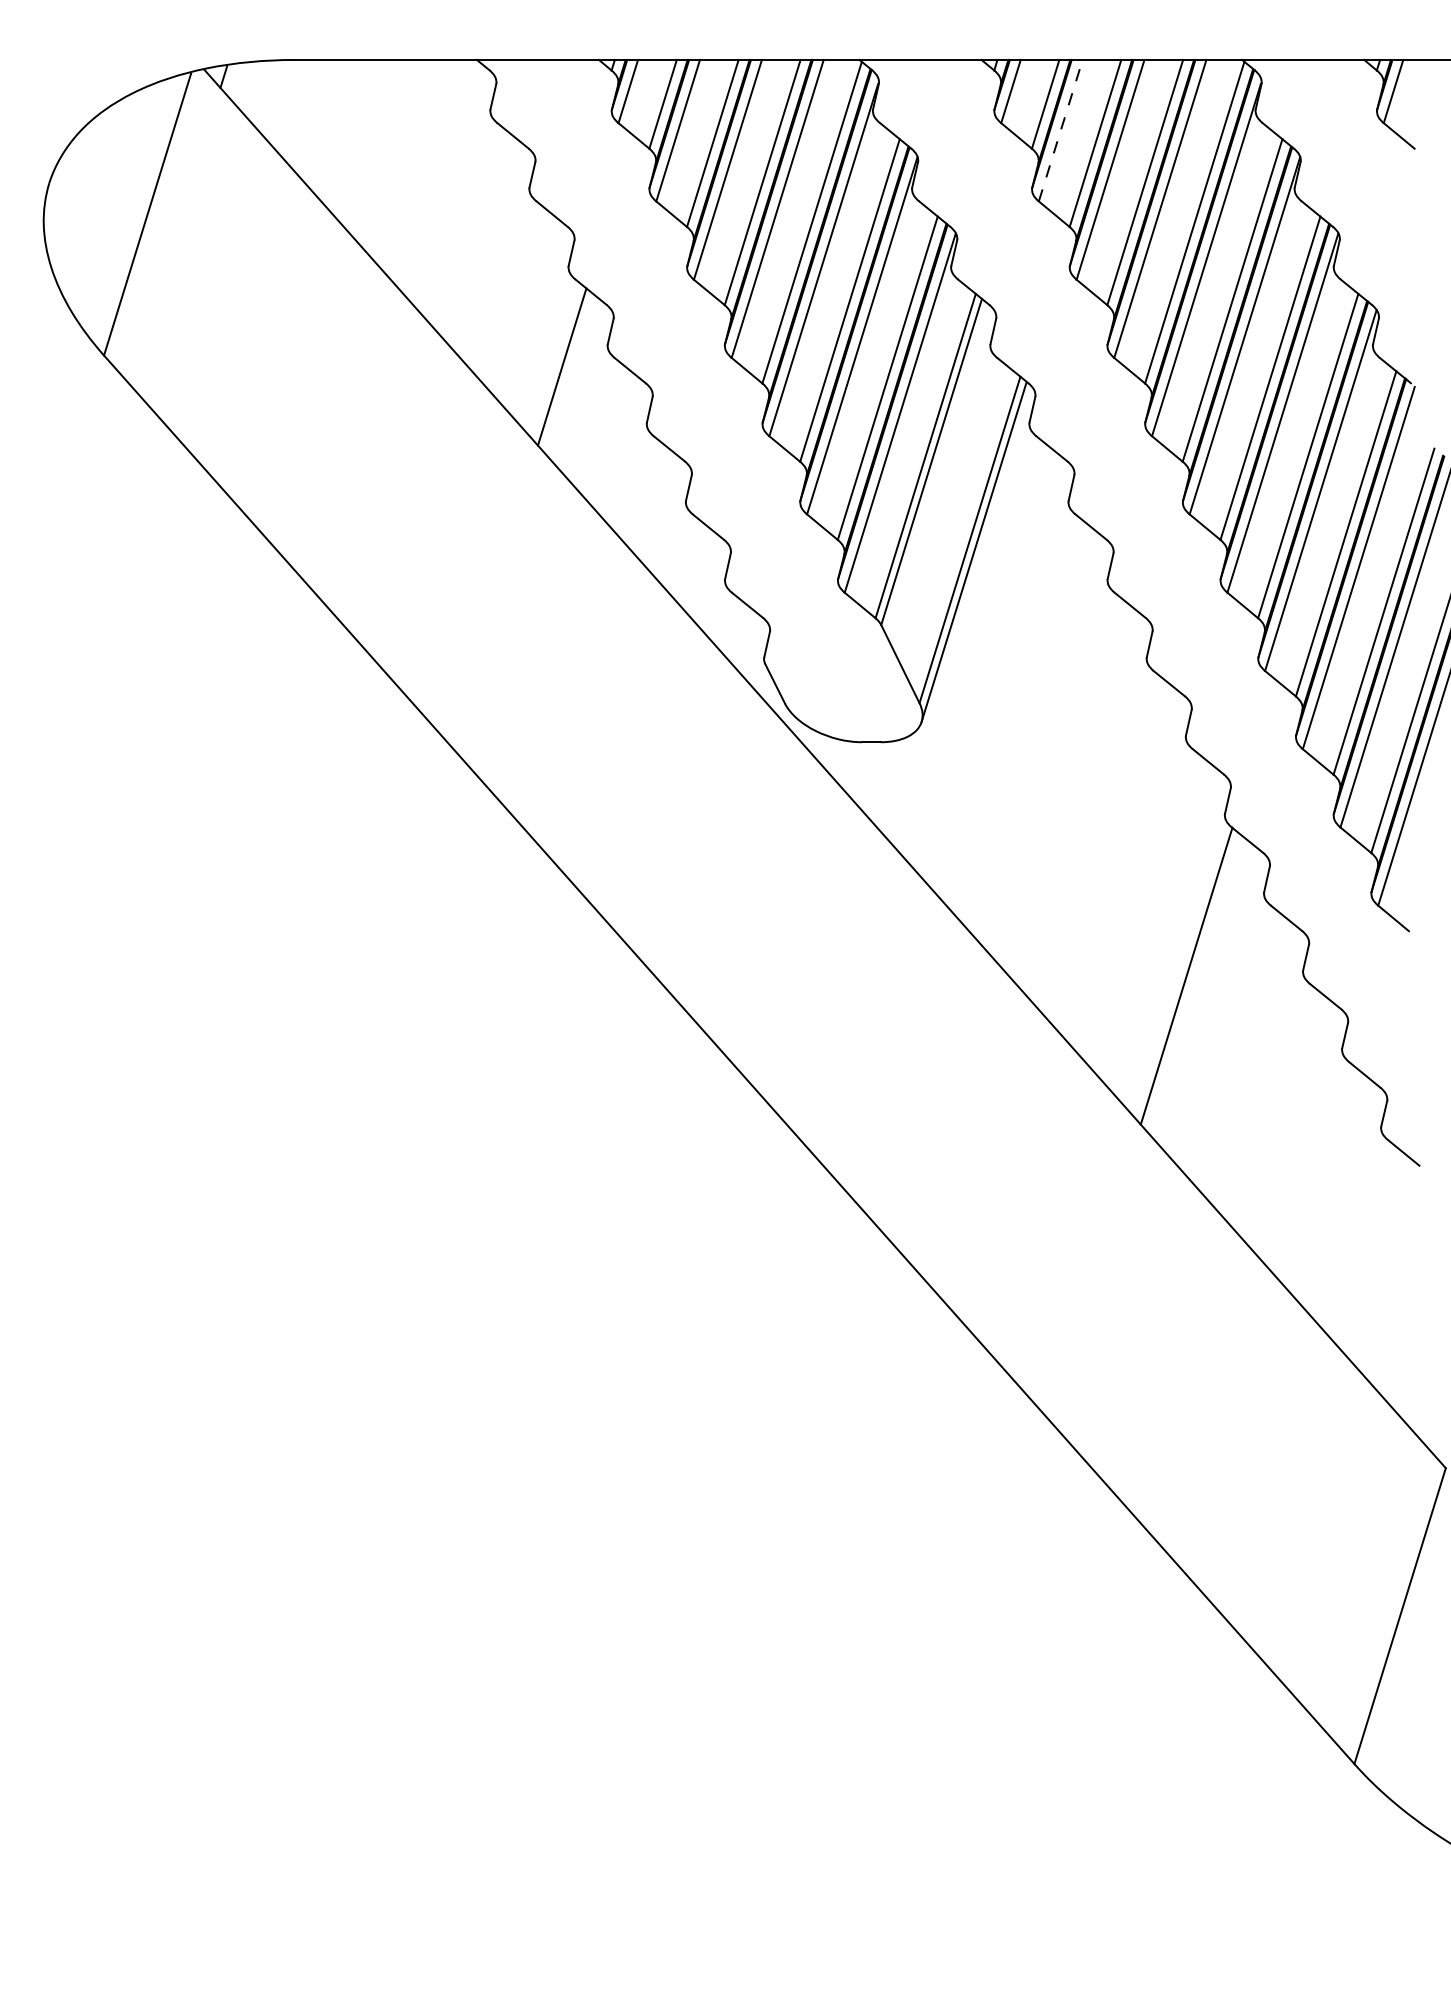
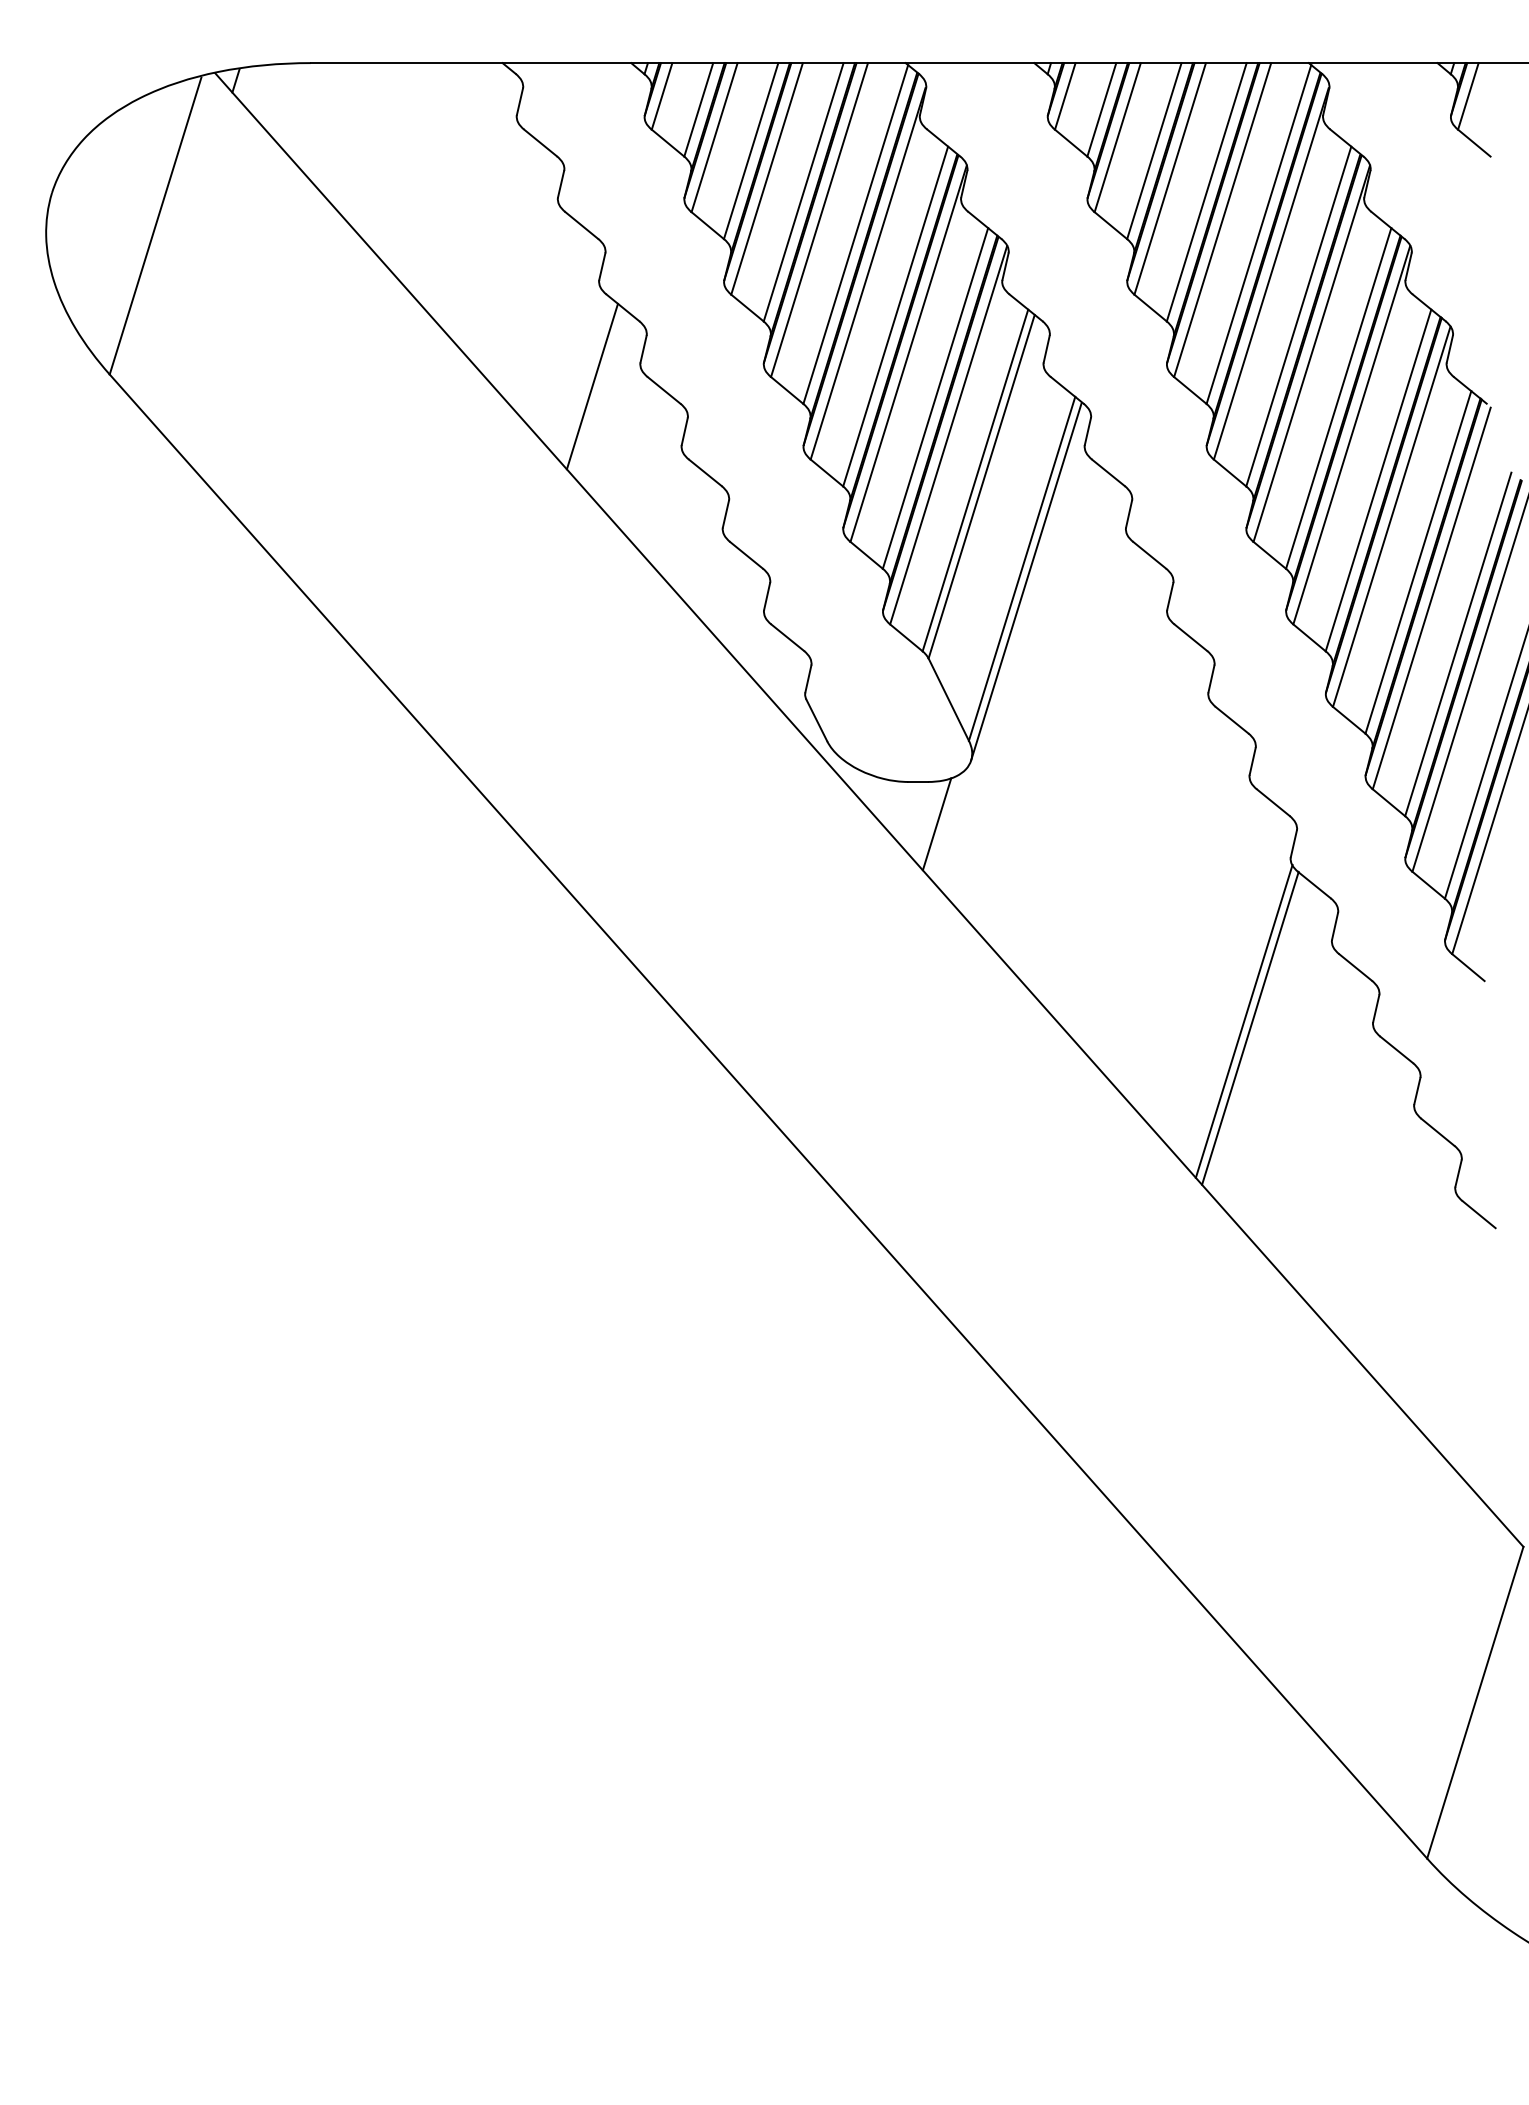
line: (1060, 130) -> (1117, 137), dashed -> solid
line: (888, 782) -> (936, 824), added
line: (1180, 969) -> (1243, 1021), added

